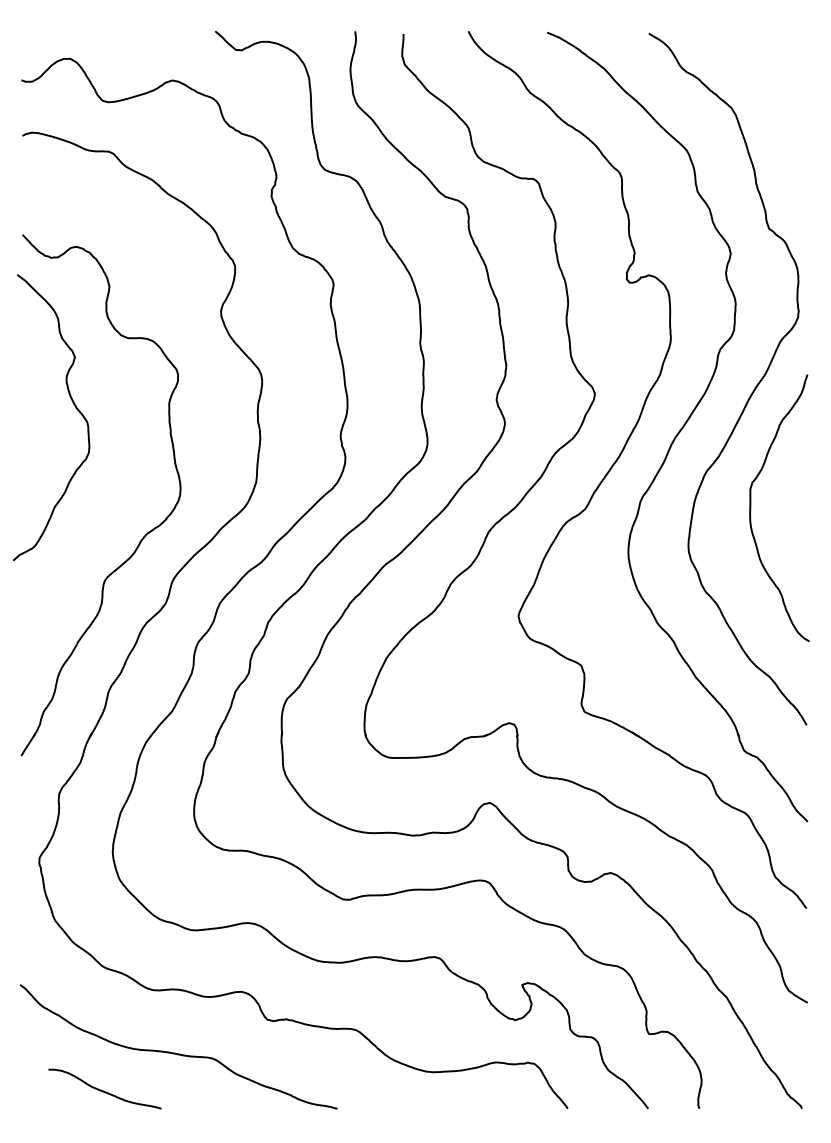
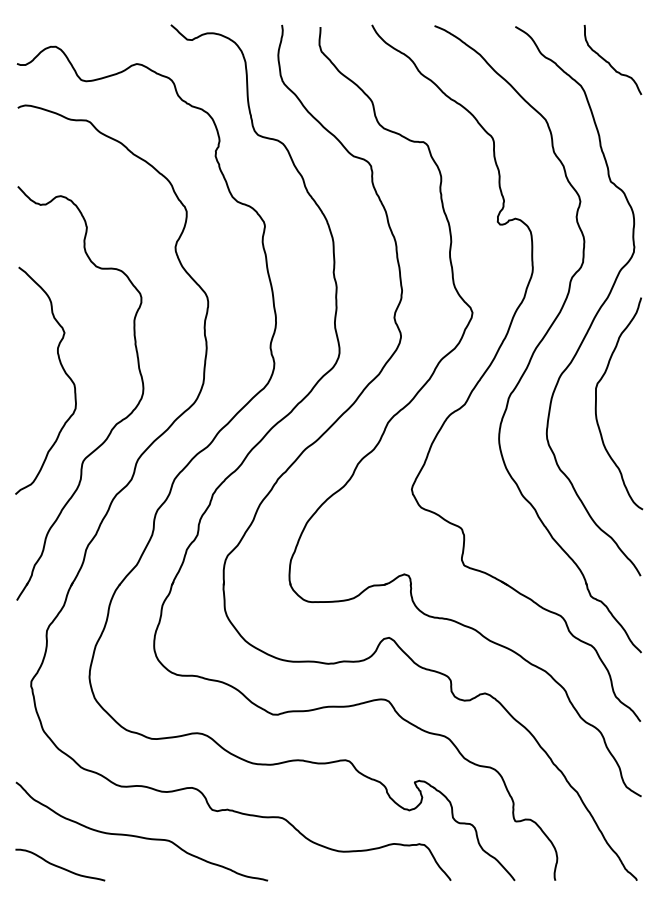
curve: (767, 78) -> (609, 62), added
curve: (73, 405) -> (63, 371), moved
curve: (105, 1090) -> (60, 866), moved

